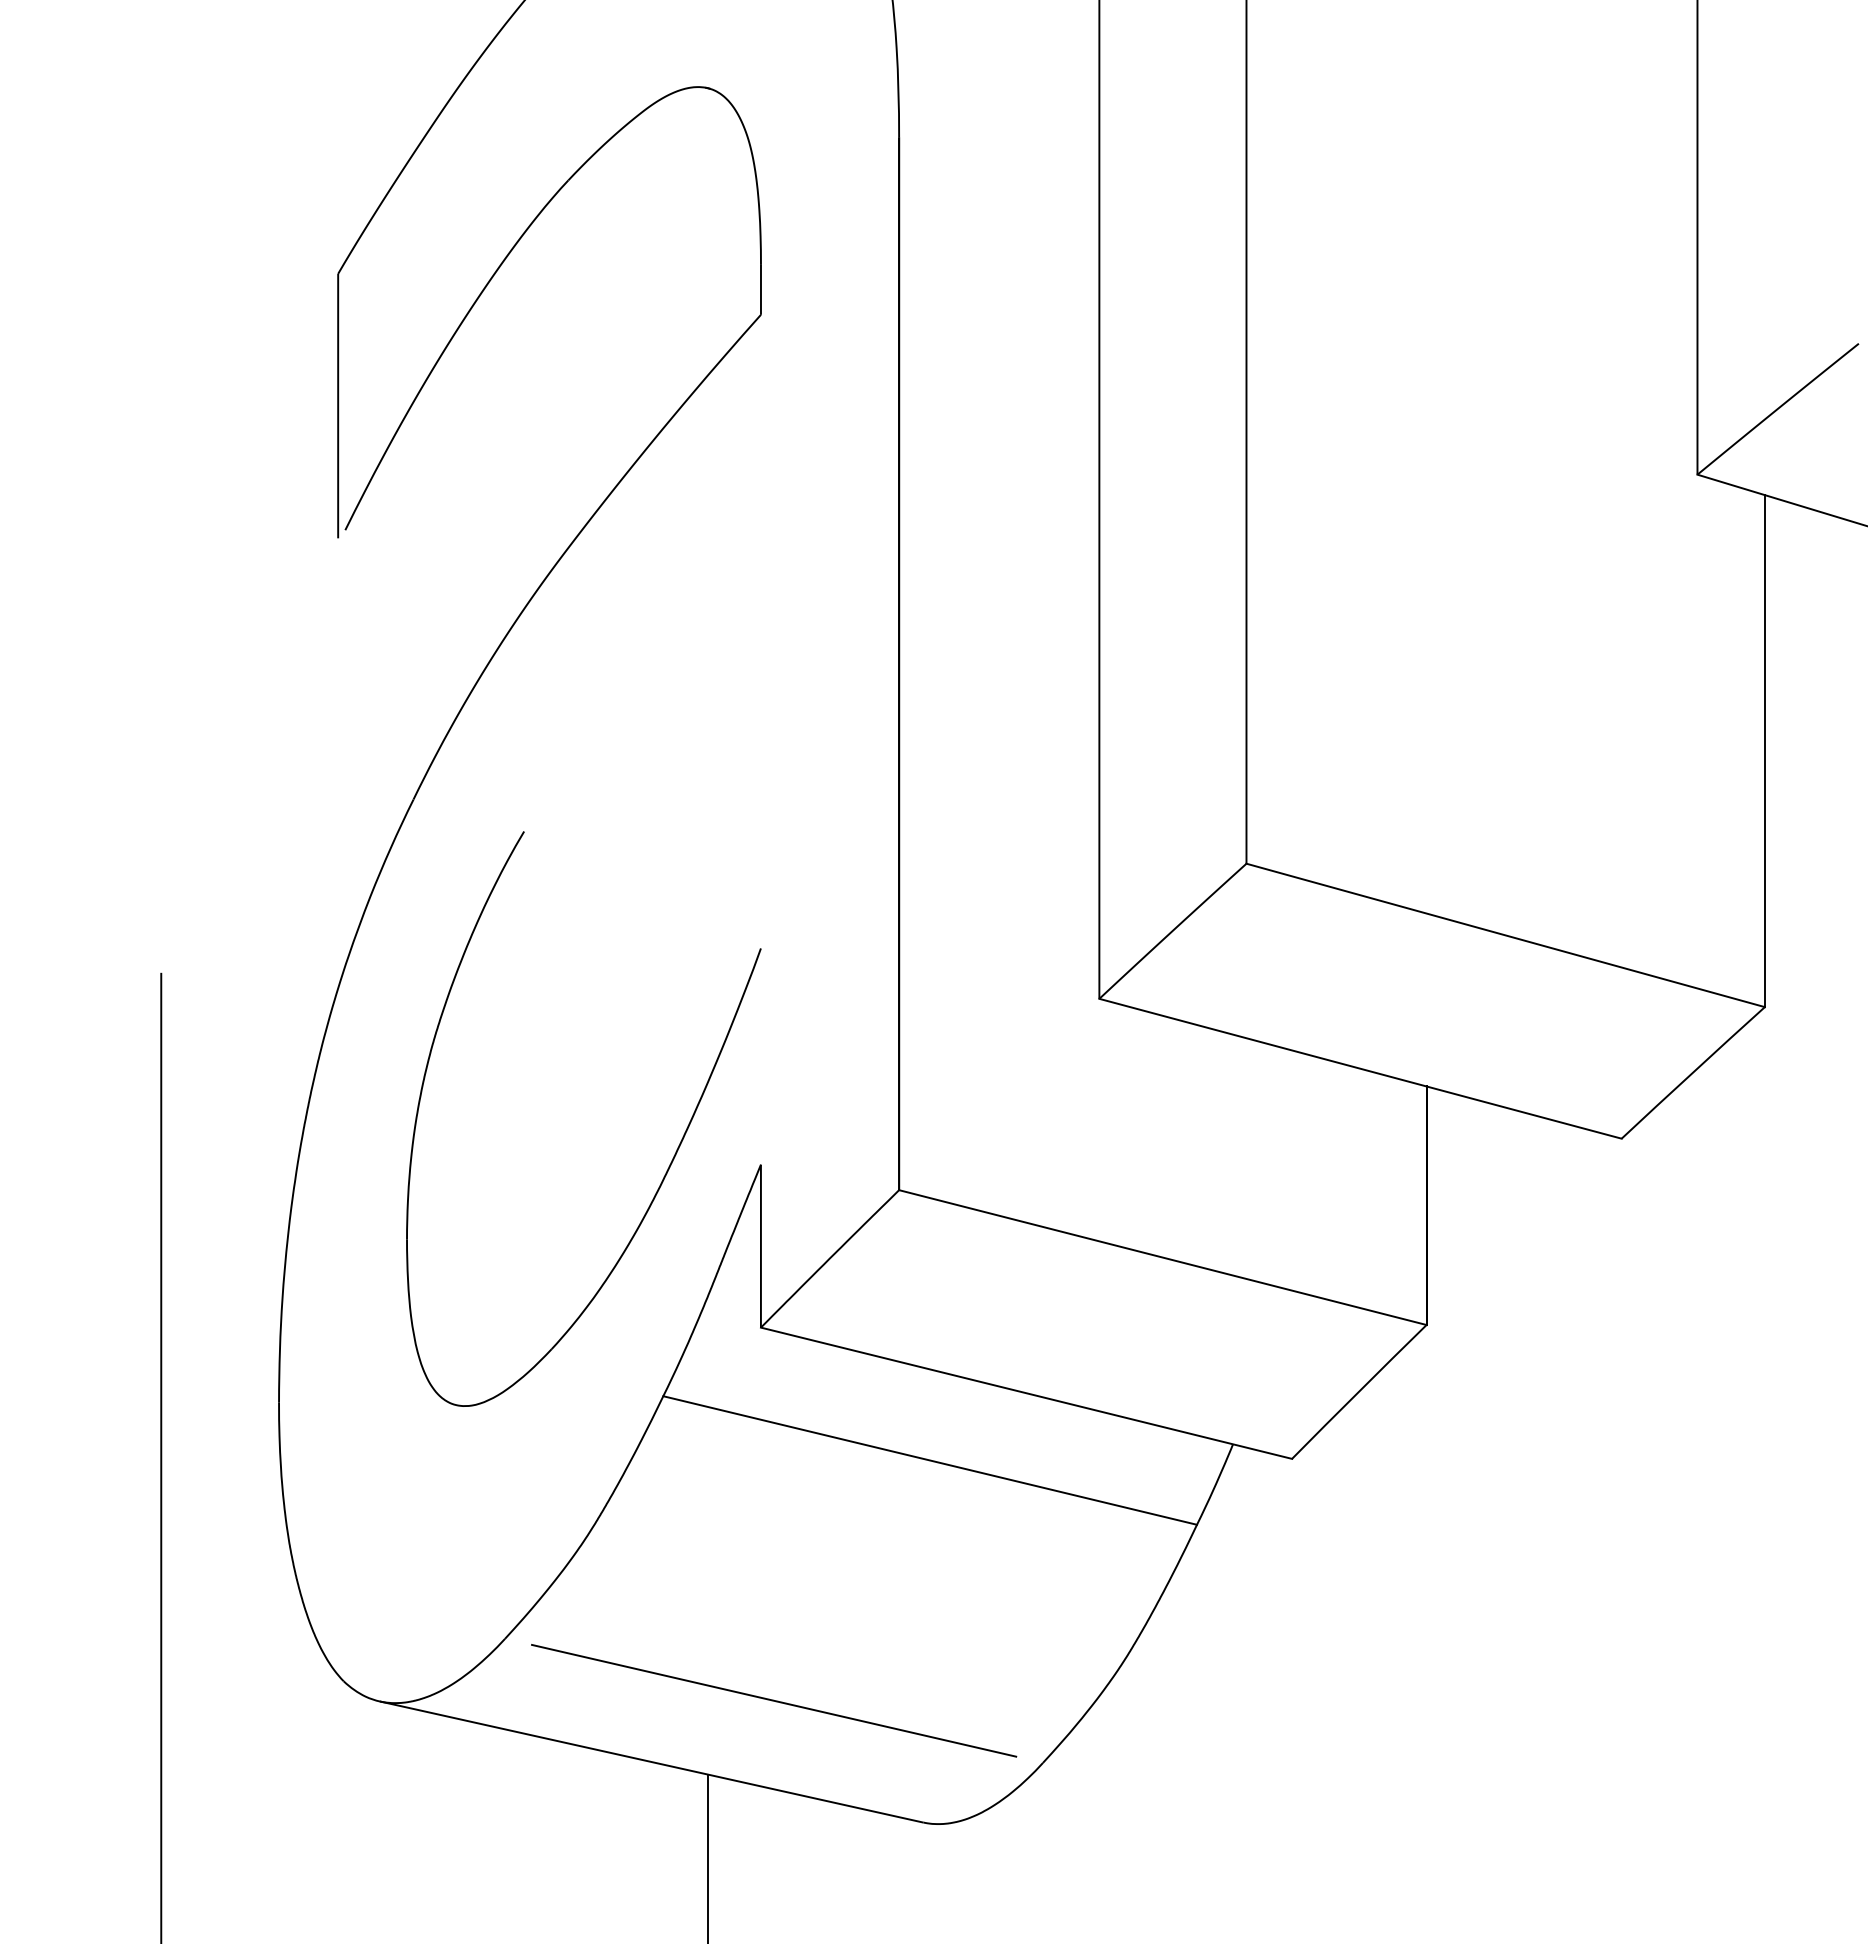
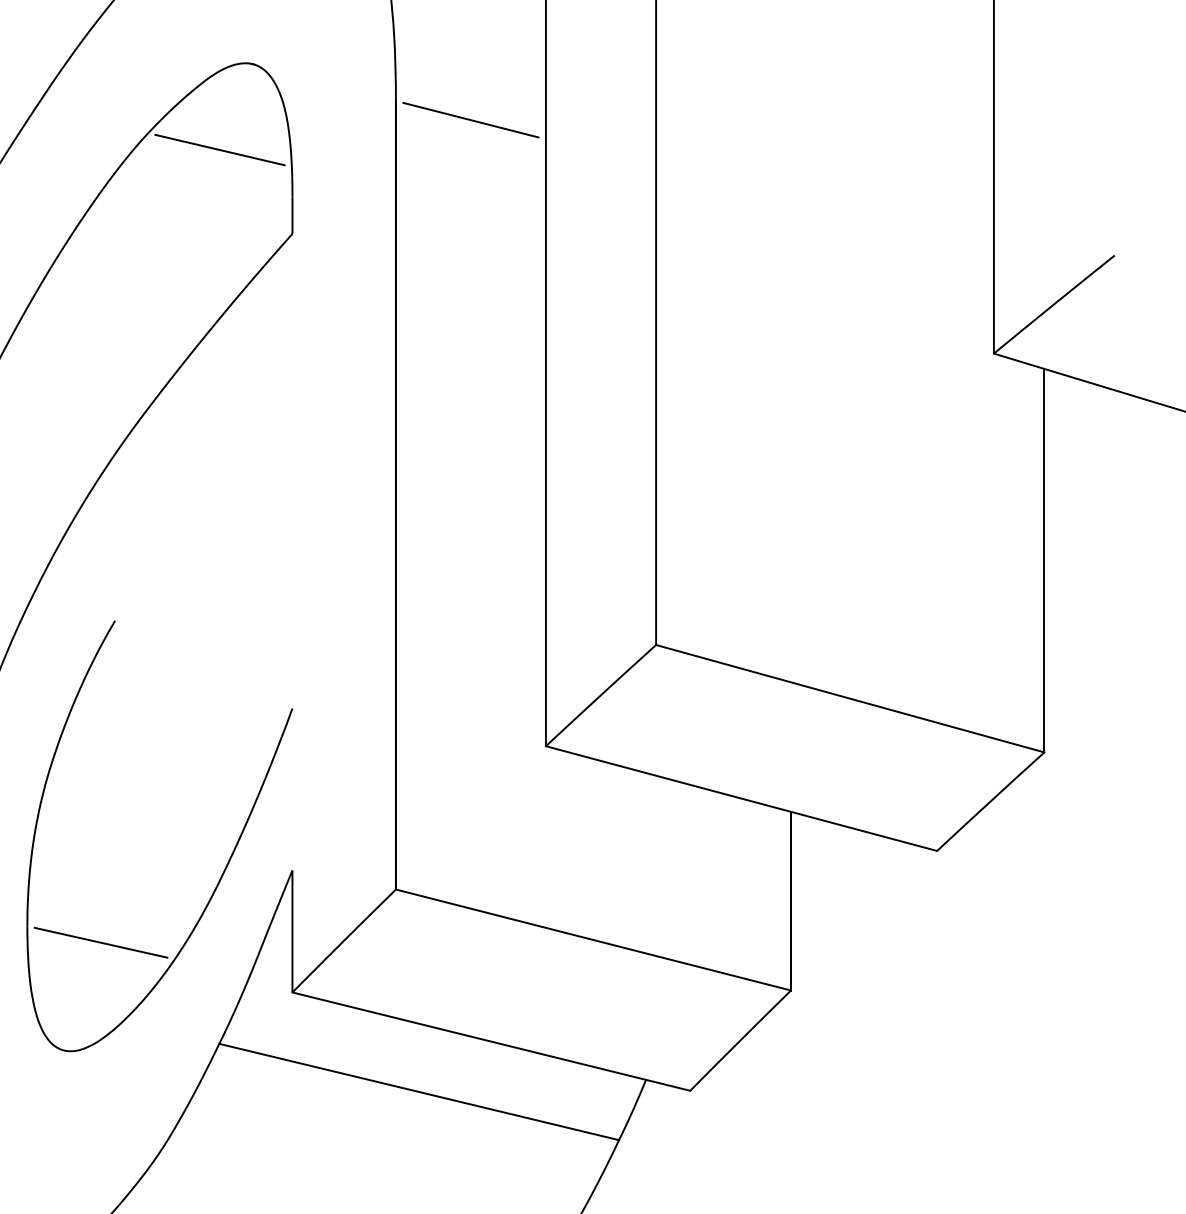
line: (999, 162) -> (471, 119), added
line: (663, 202) -> (219, 149), added
line: (504, 1261) -> (100, 942), added

